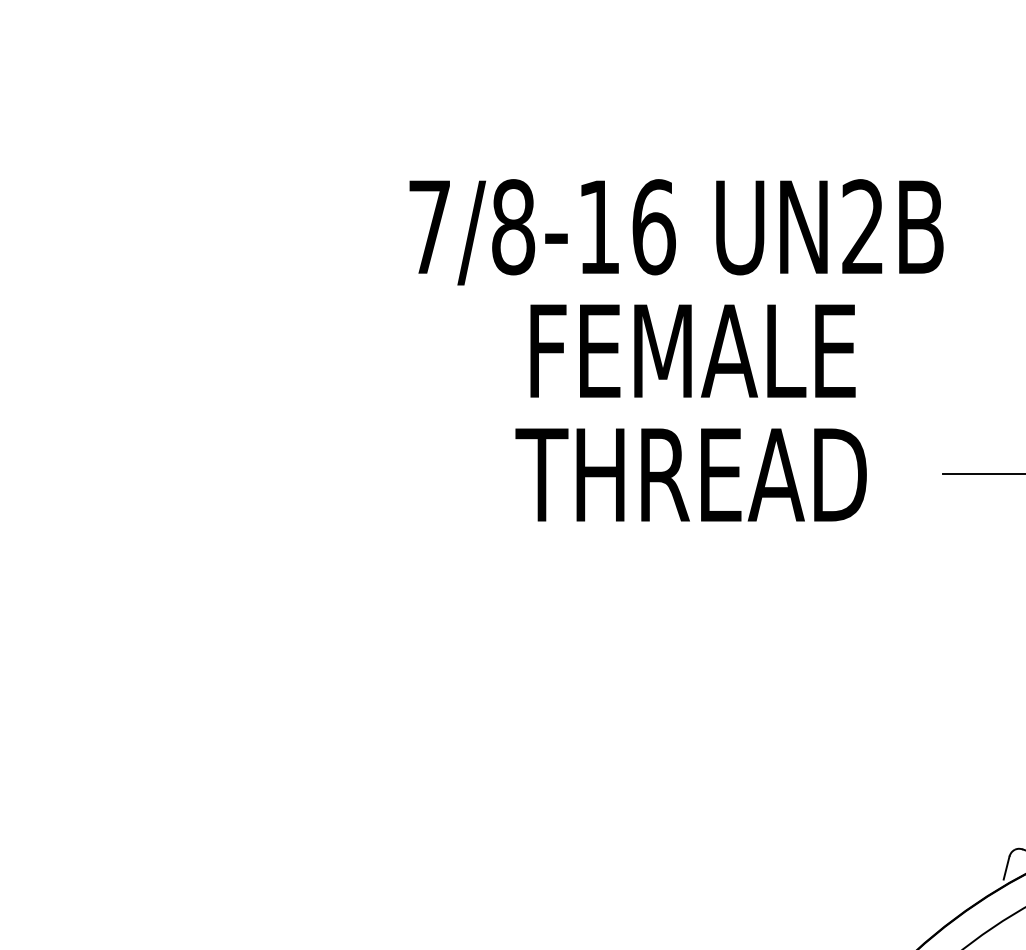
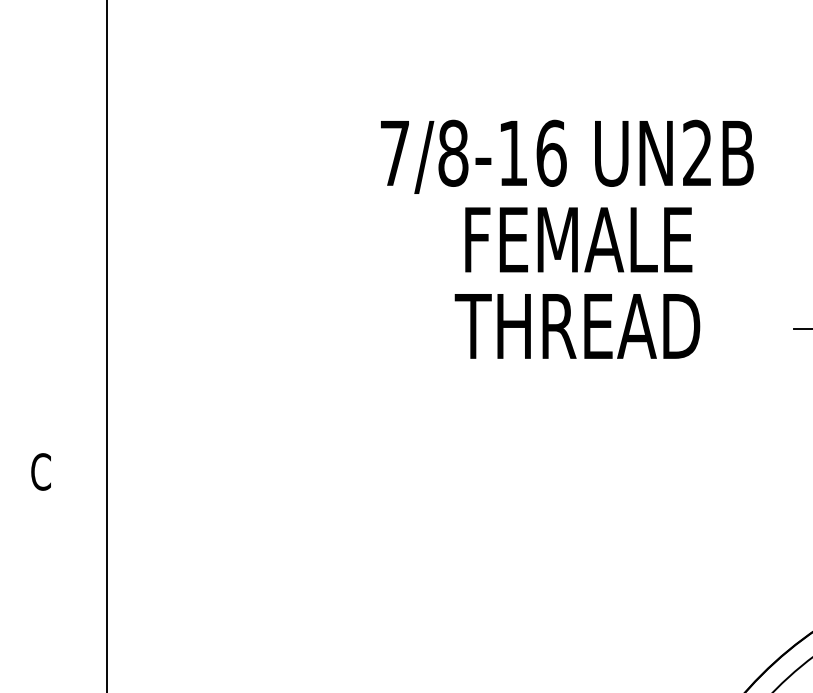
text: (676, 349) -> (567, 238), moved

